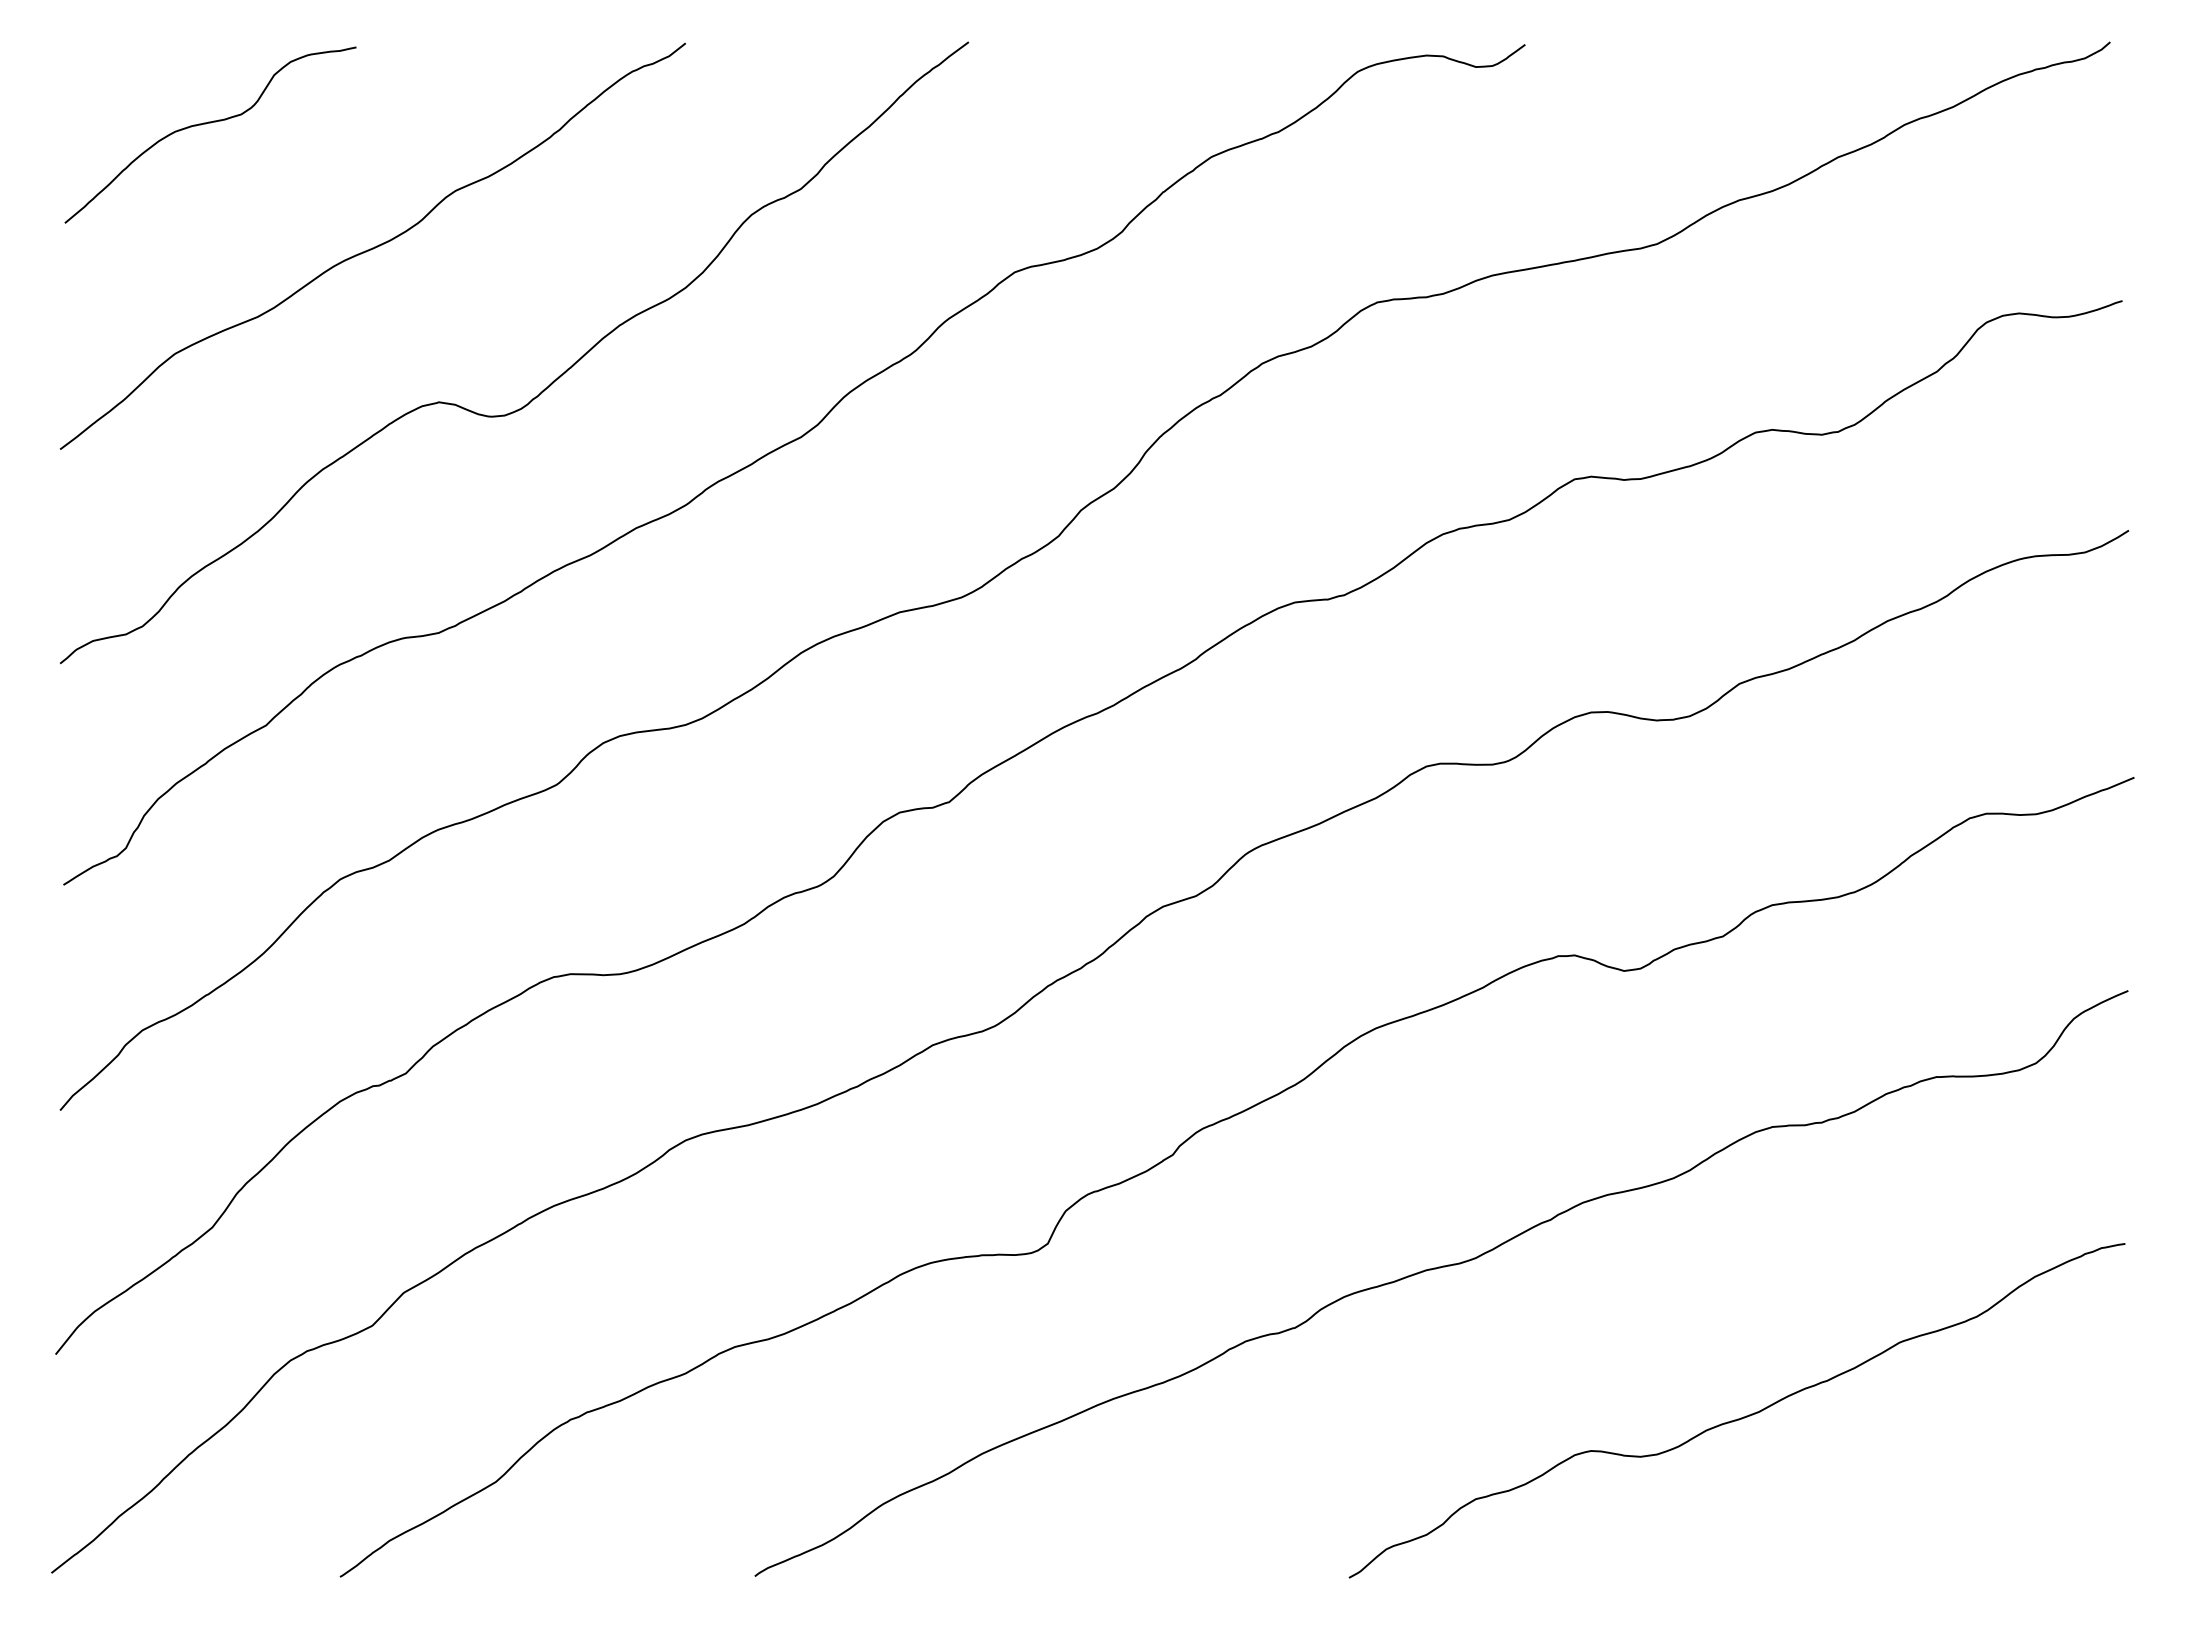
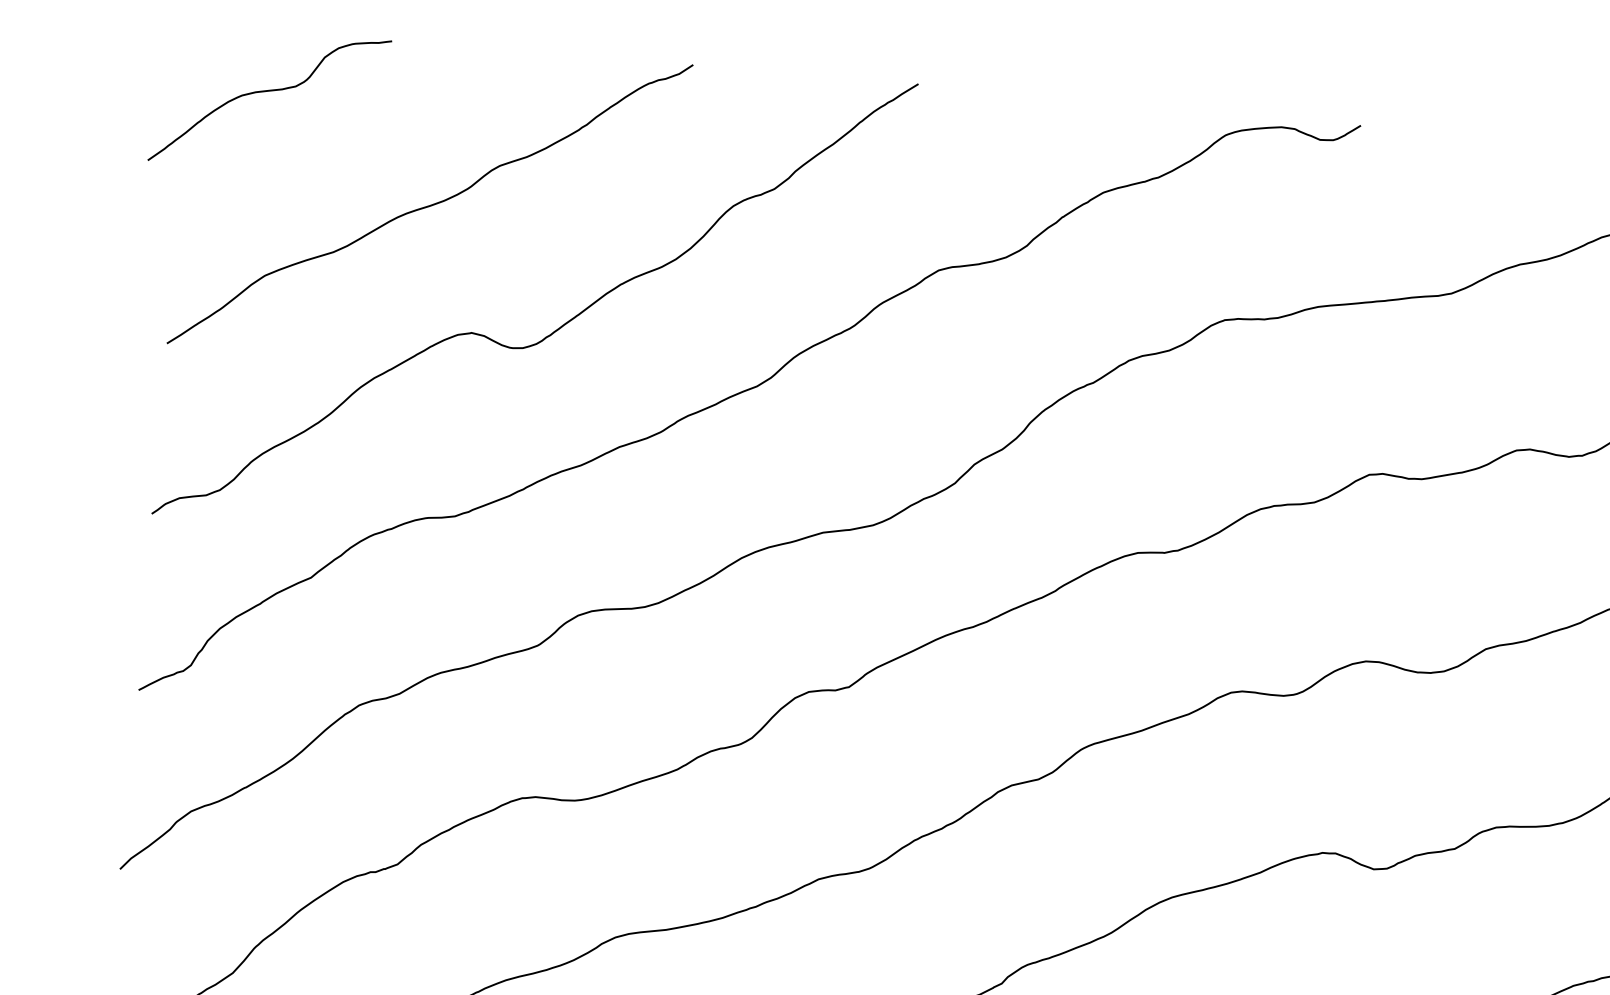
curve: (206, 124) -> (267, 91), moved

